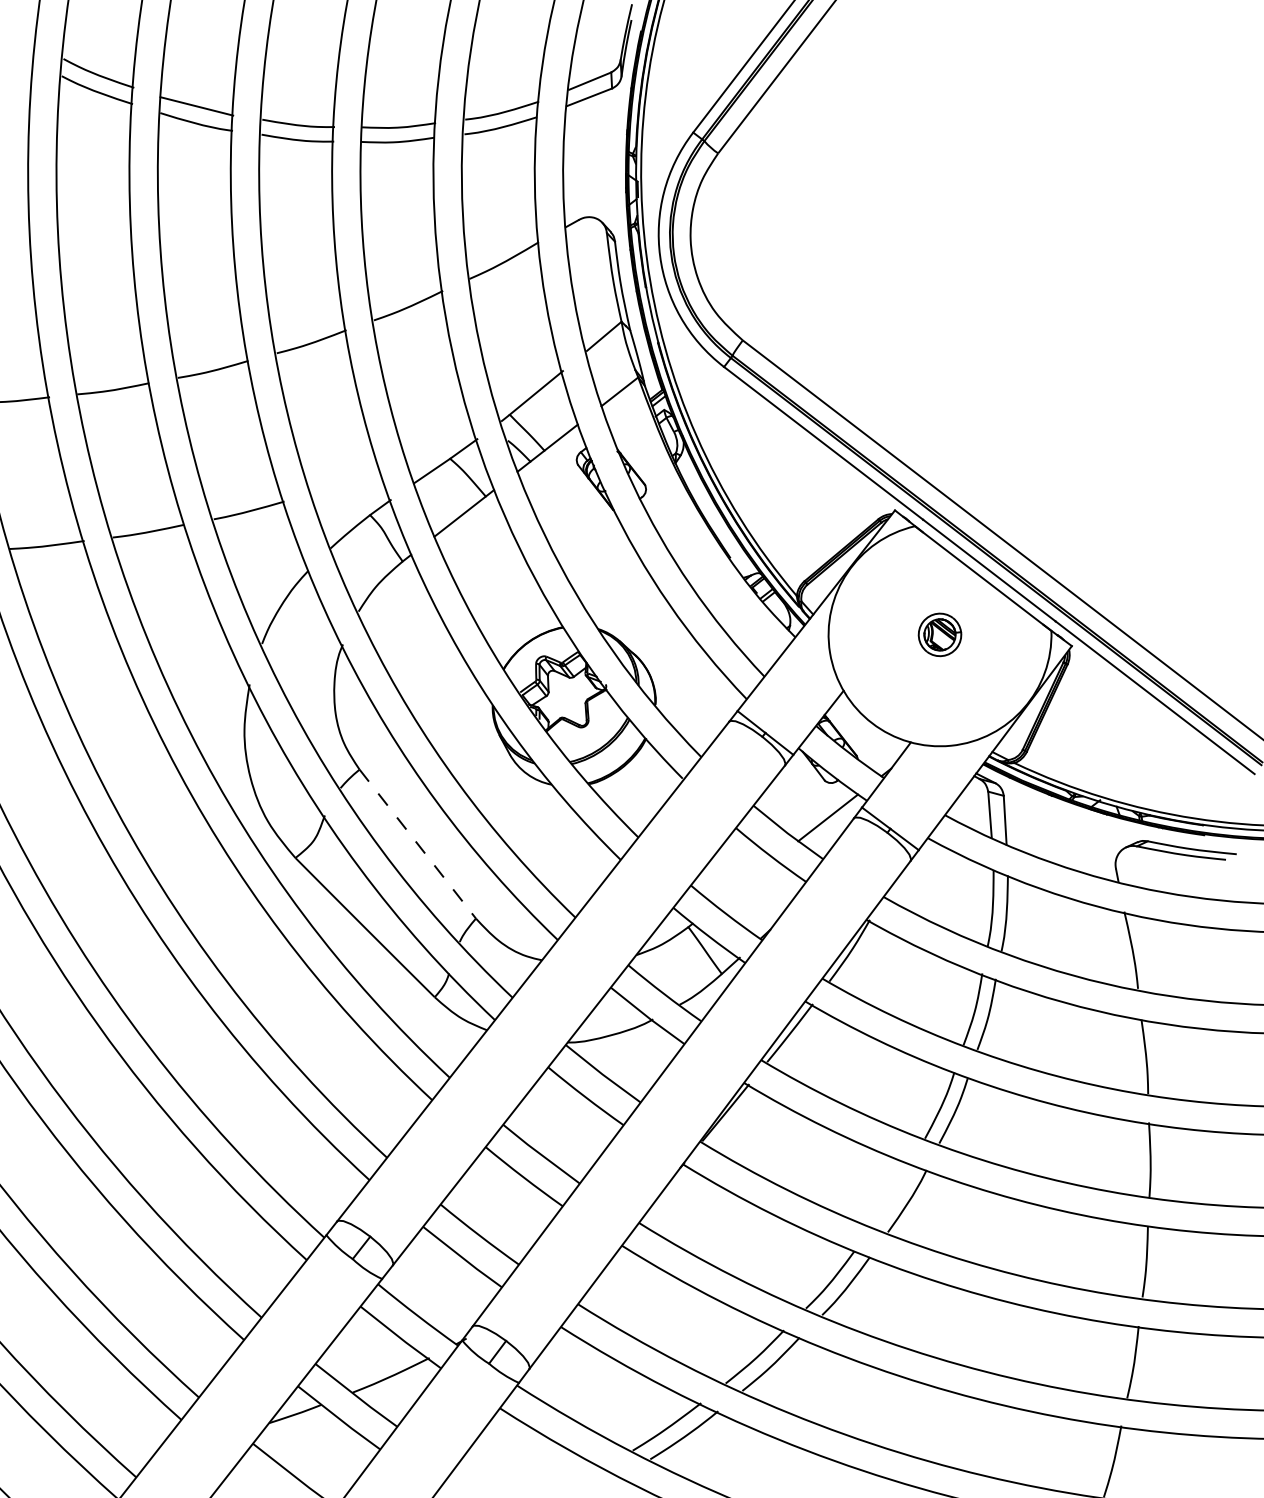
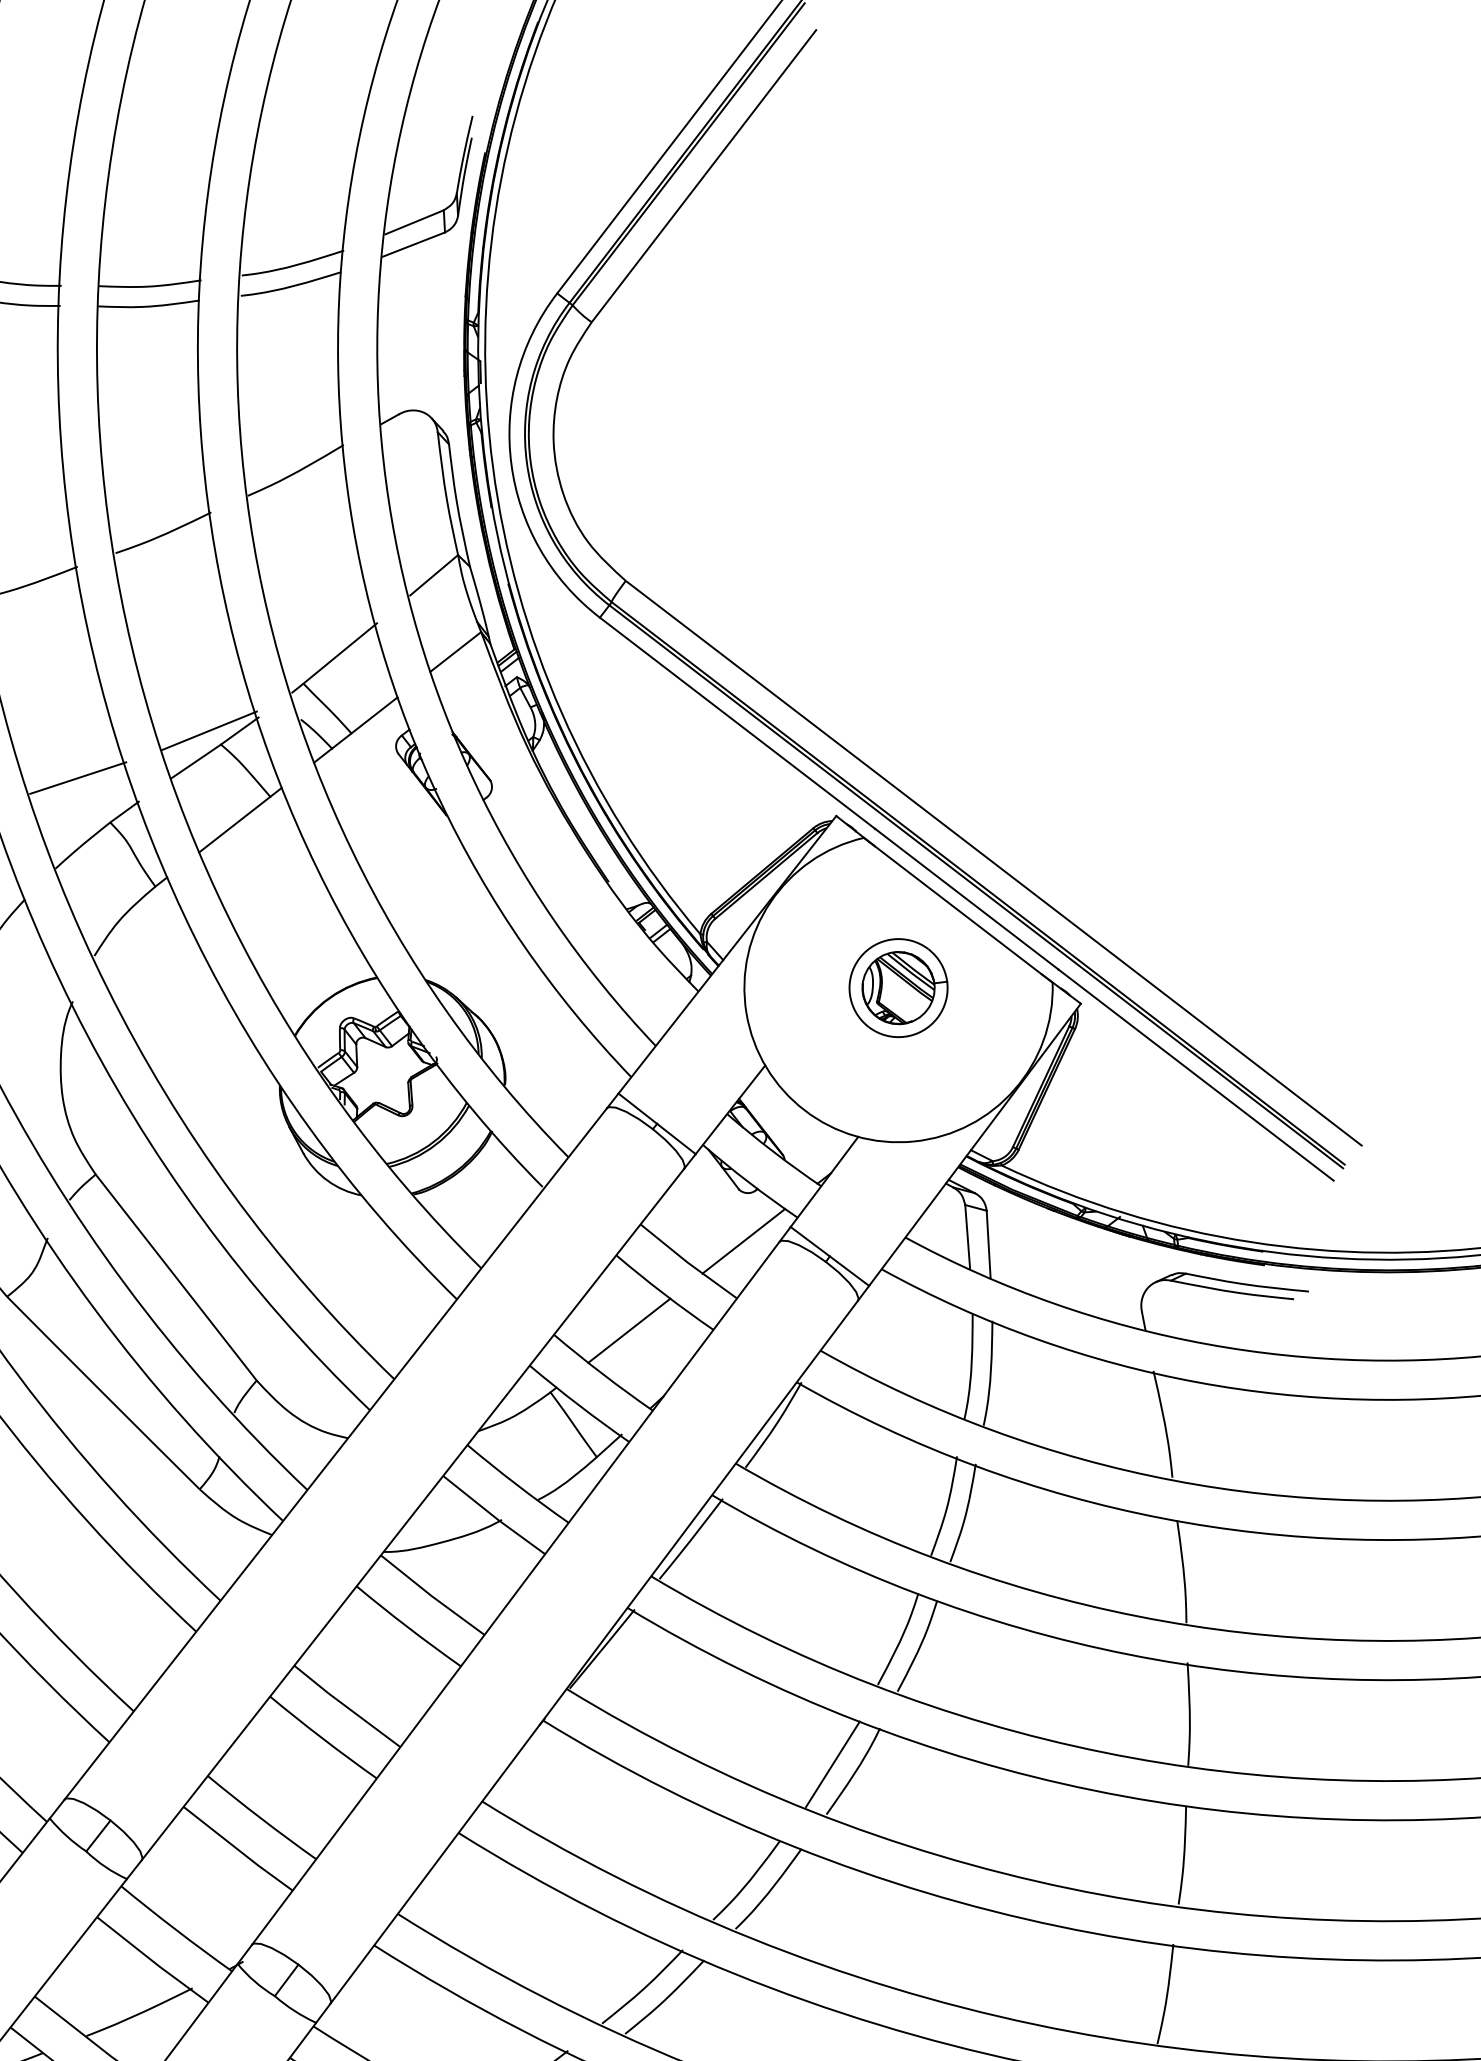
line: (441, 448) -> (209, 730), added
line: (346, 482) -> (77, 777), added
part: (939, 634) -> (897, 987), size x1.67
line: (417, 844) -> (175, 1278), dashed -> solid
line: (745, 882) -> (629, 1330), added
line: (892, 1195) -> (832, 1763), added

